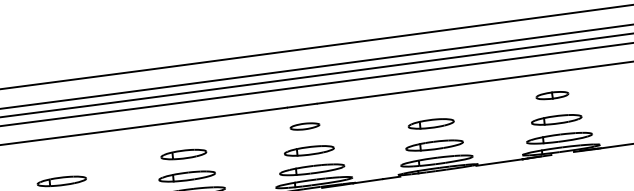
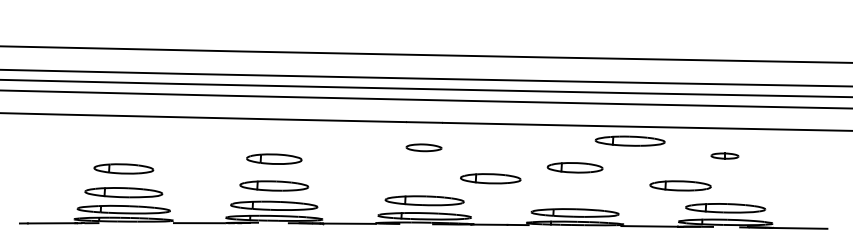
part: (551, 95) -> (724, 155), size x0.7
part: (556, 119) -> (680, 185), moved
part: (433, 145) -> (629, 140), moved
part: (309, 150) -> (490, 178), moved

